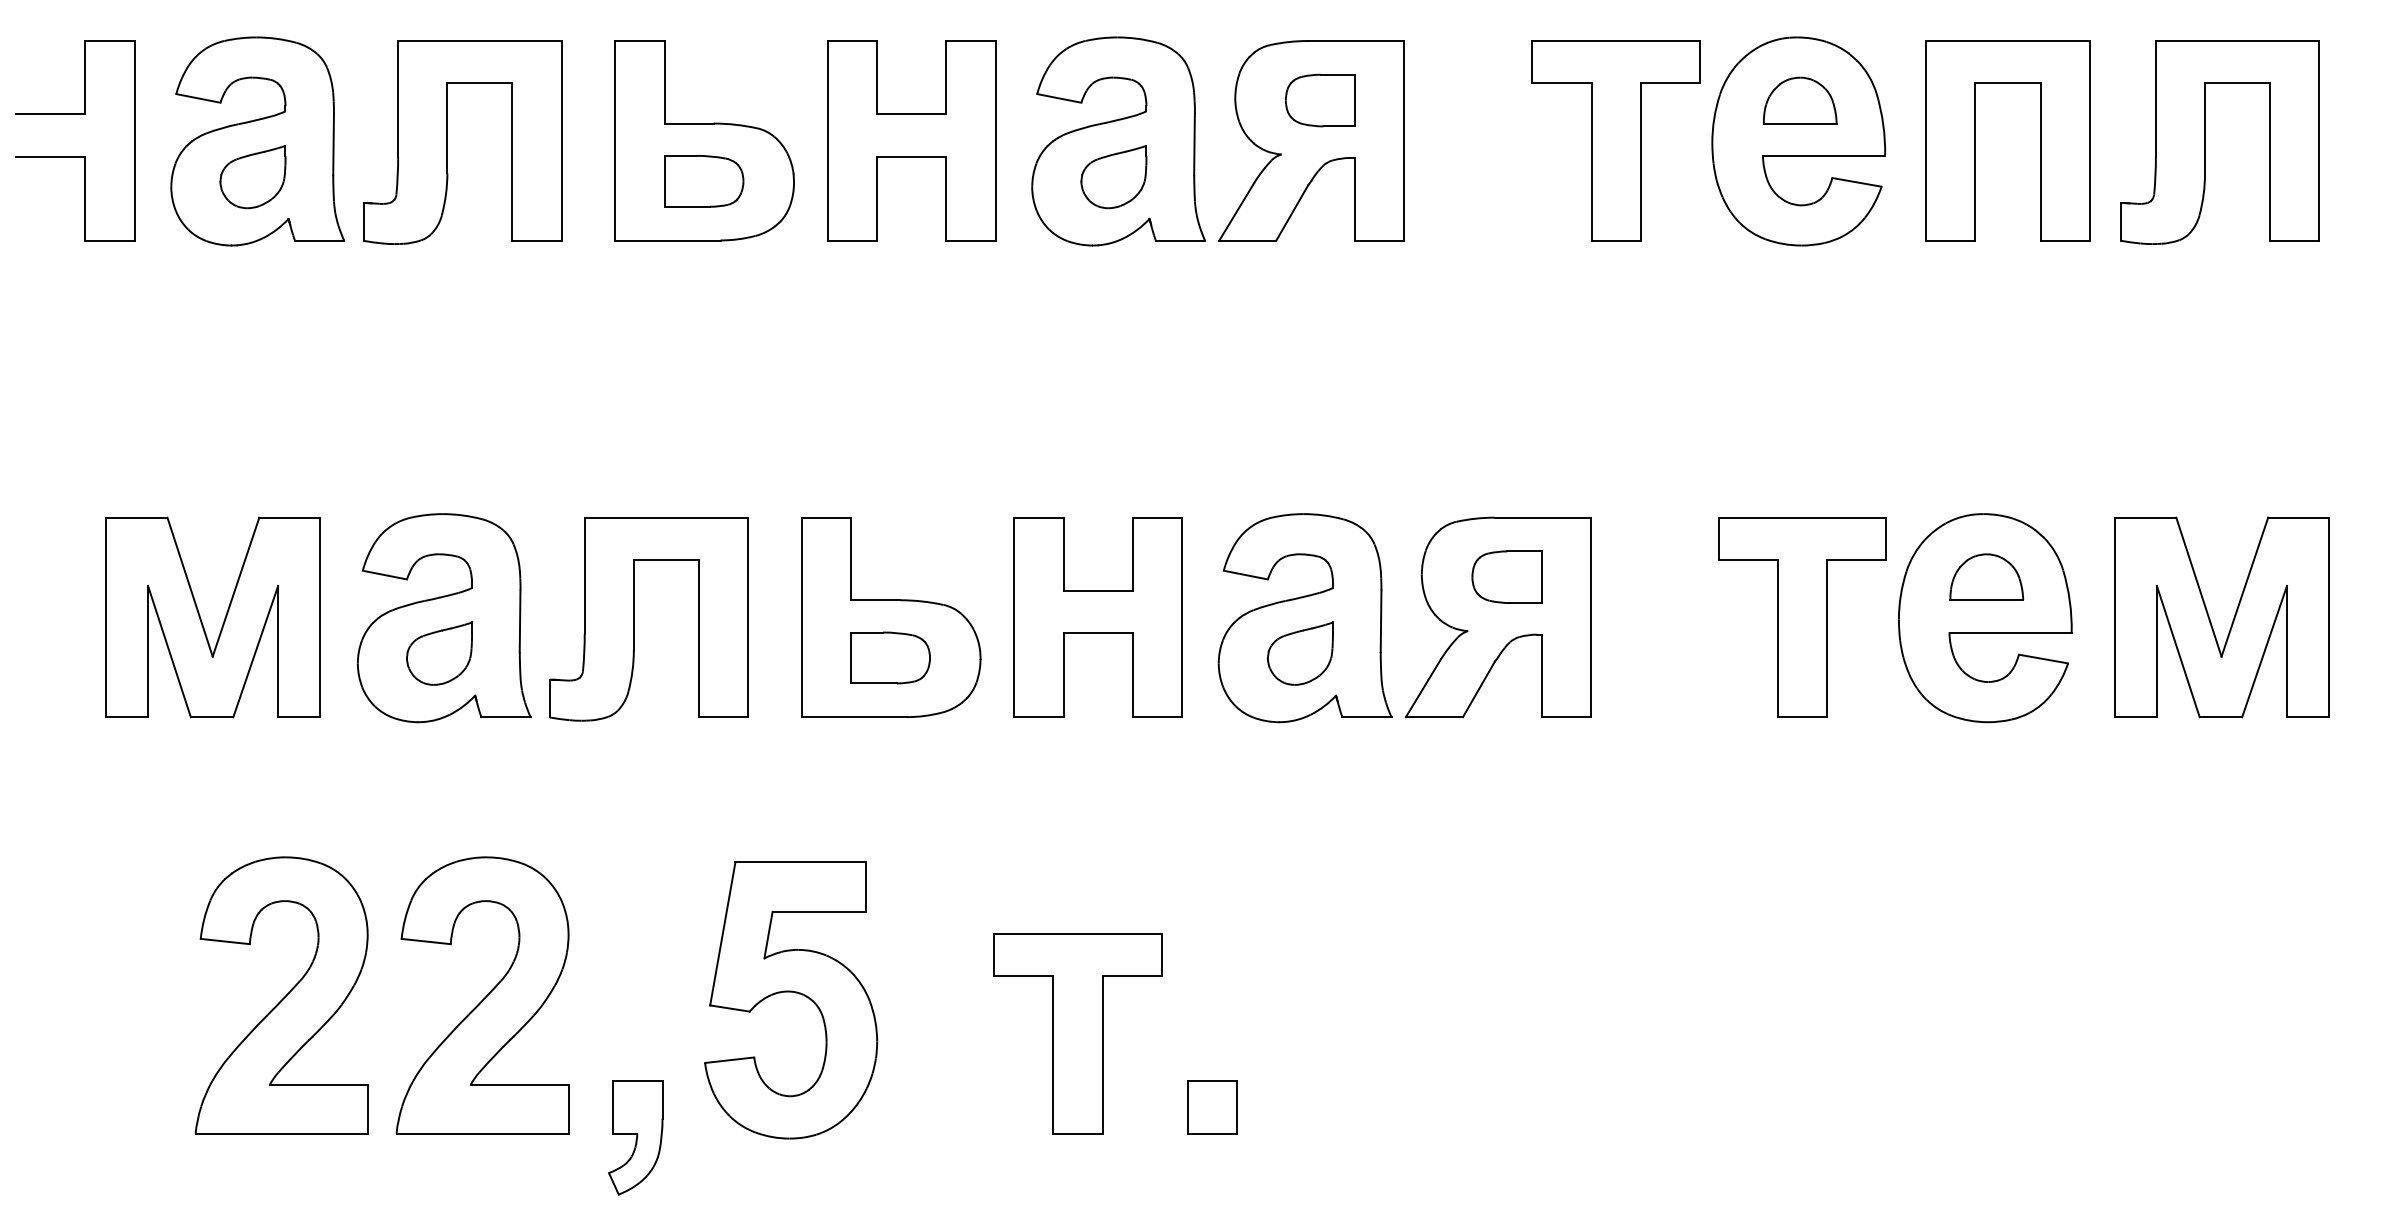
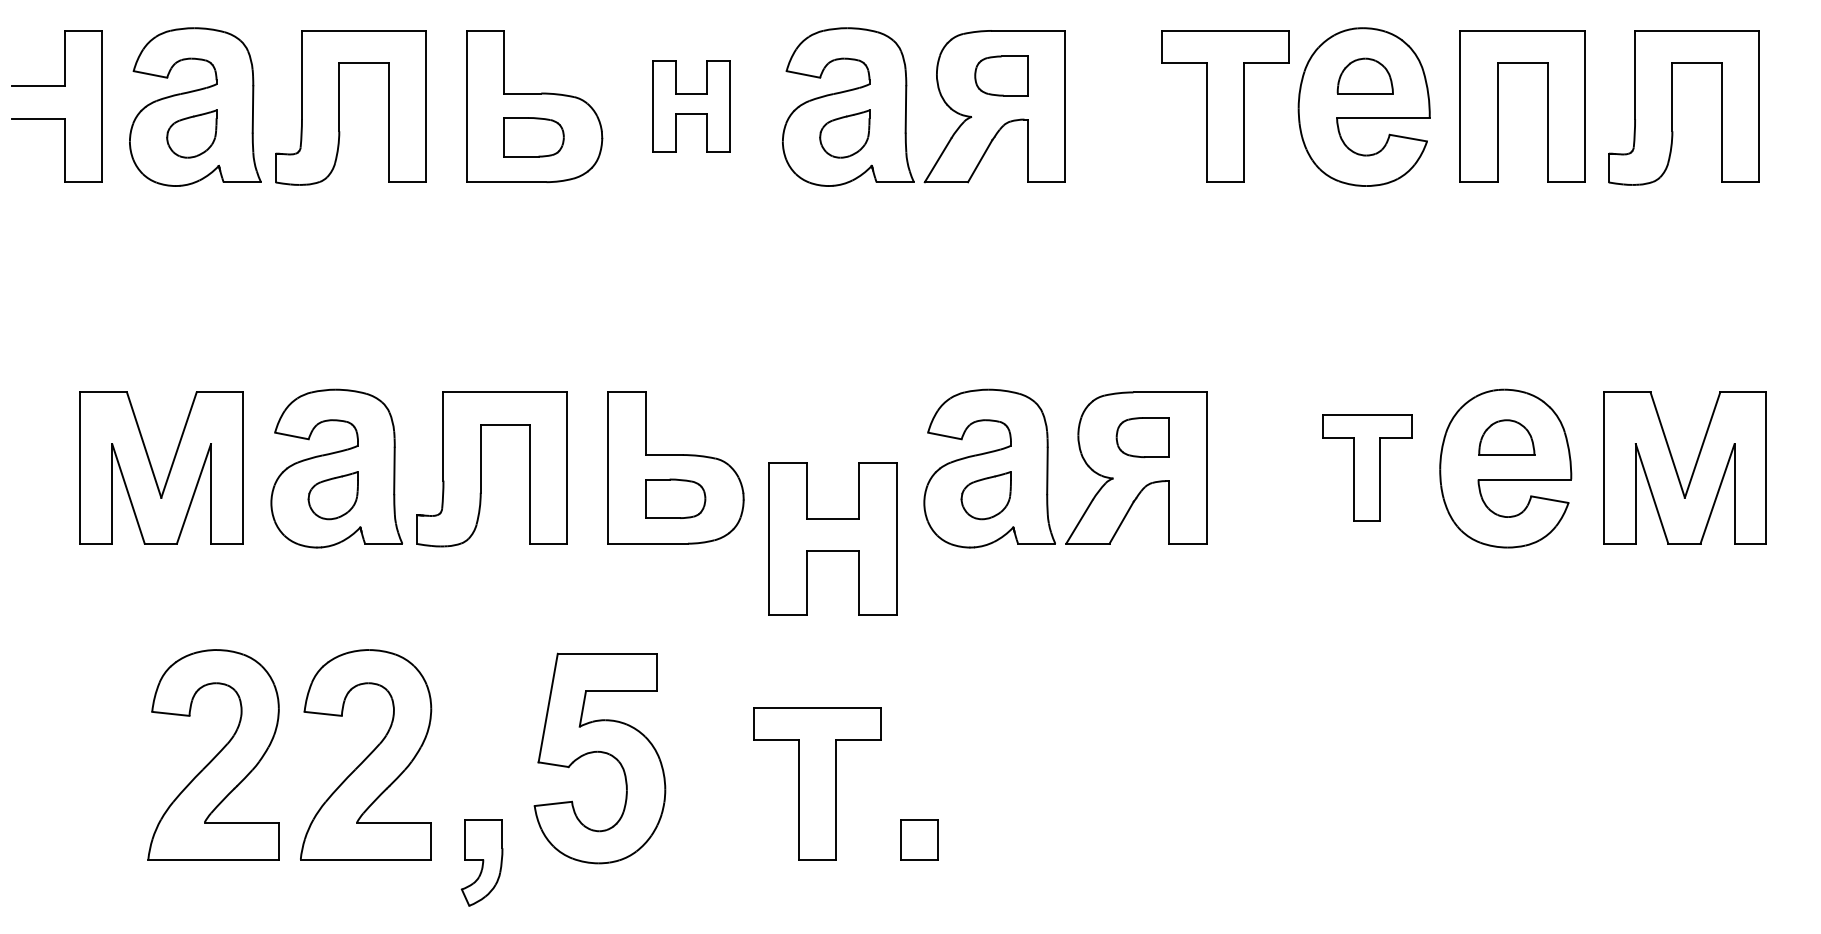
part: (911, 140) -> (691, 106), size x0.6
part: (1097, 616) -> (832, 538), moved
part: (1803, 616) -> (1367, 467), size x0.7

